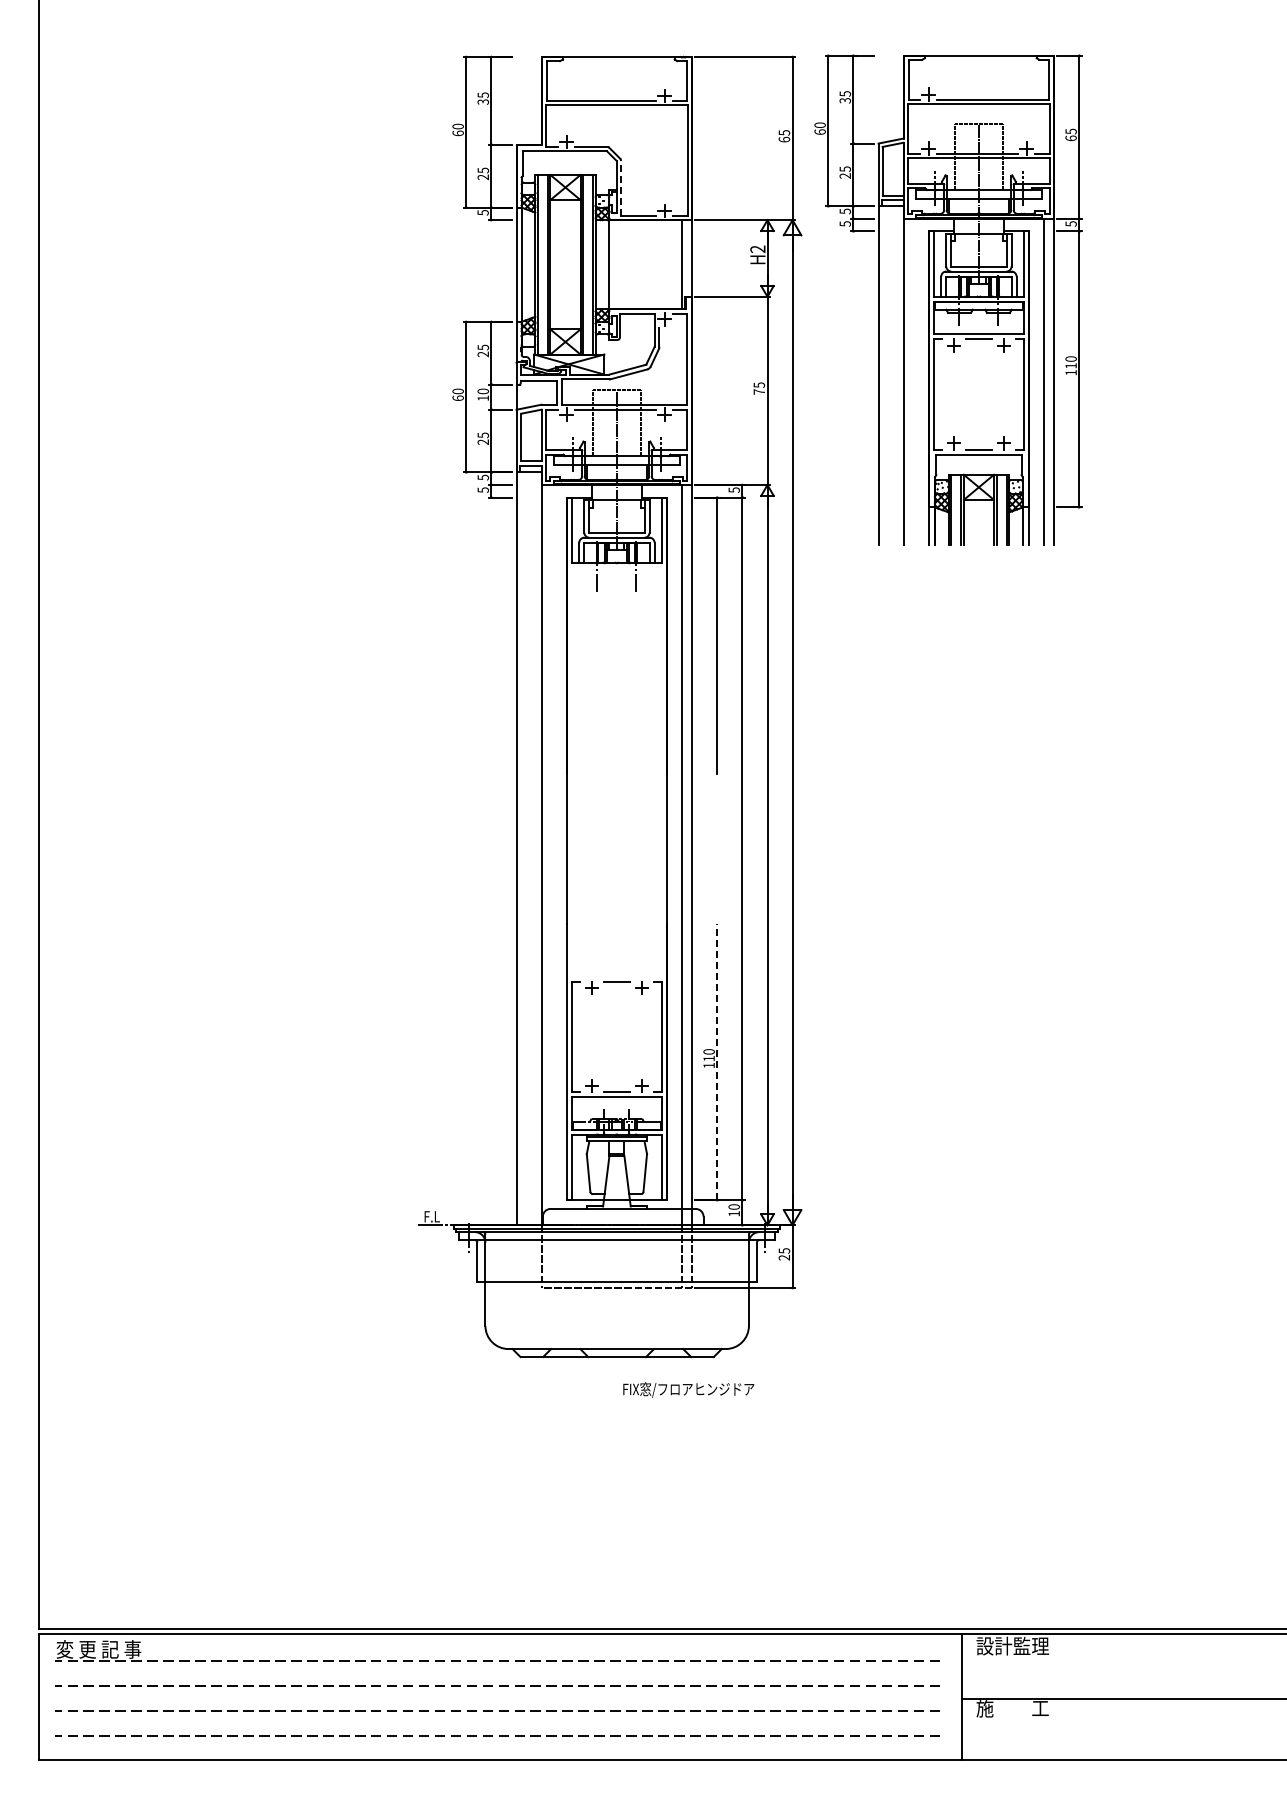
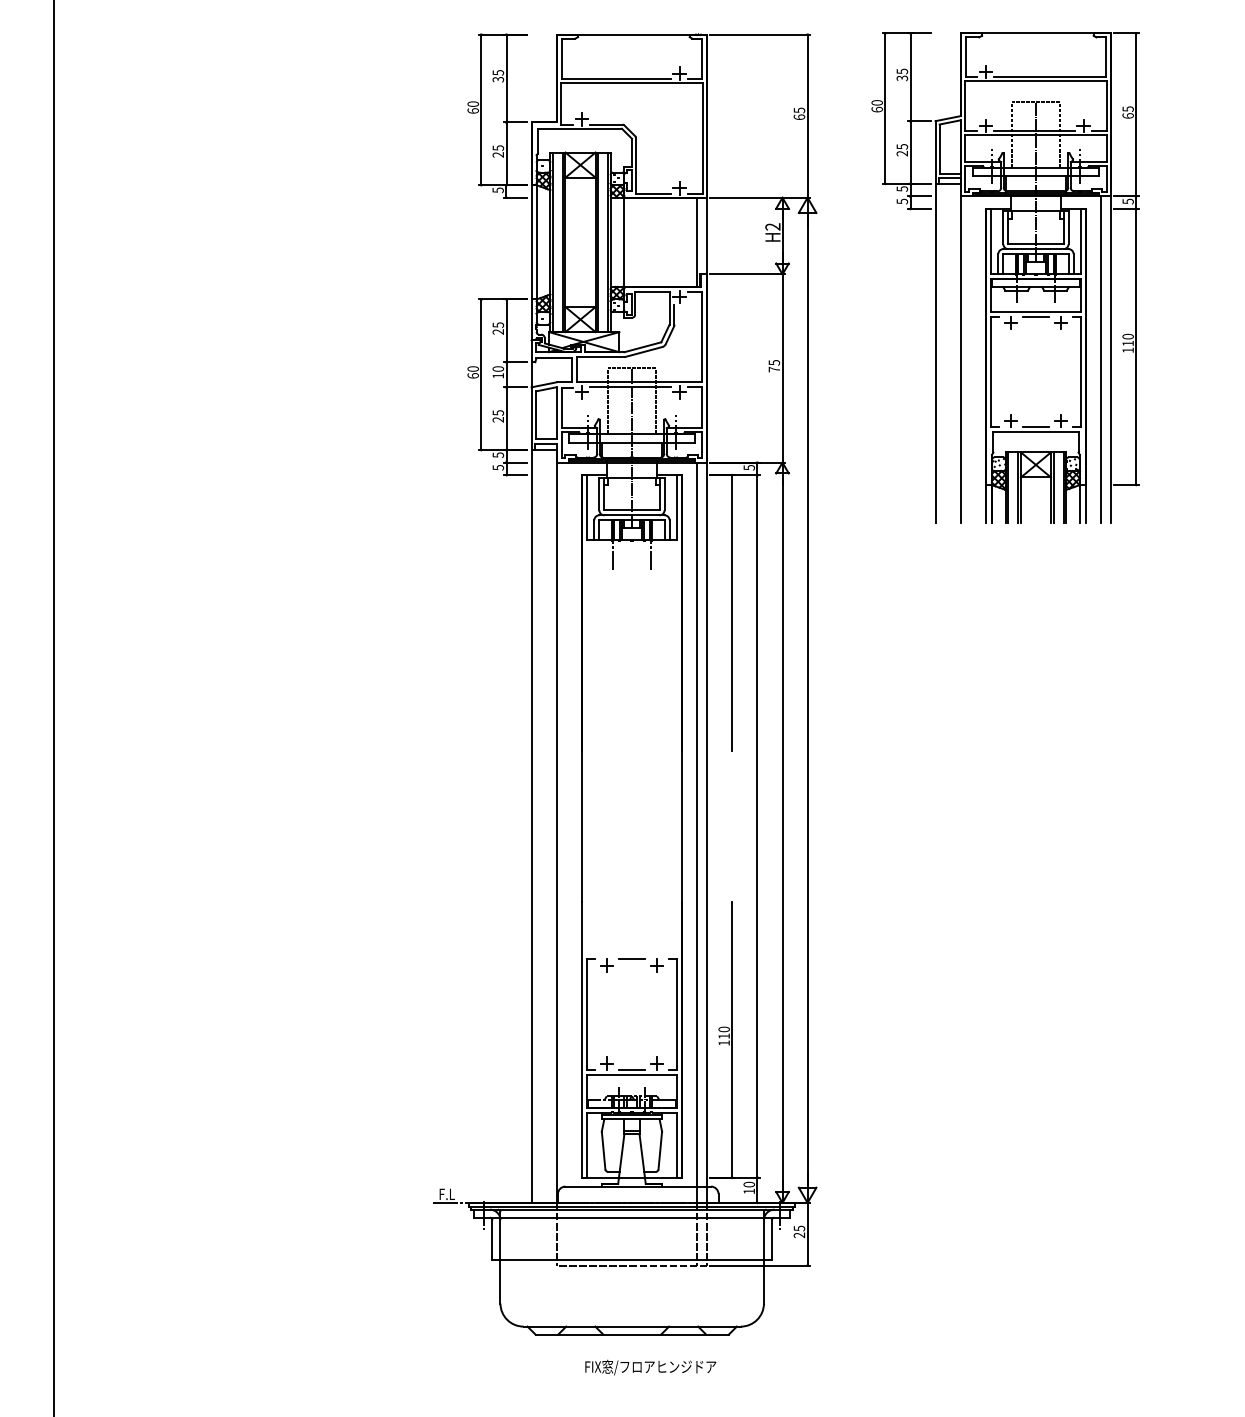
line: (621, 188) -> (636, 166), dashed -> solid
part: (948, 299) -> (1005, 277), moved
line: (717, 1061) -> (732, 1039), dashed -> solid
text: (688, 1389) -> (650, 1367), moved

